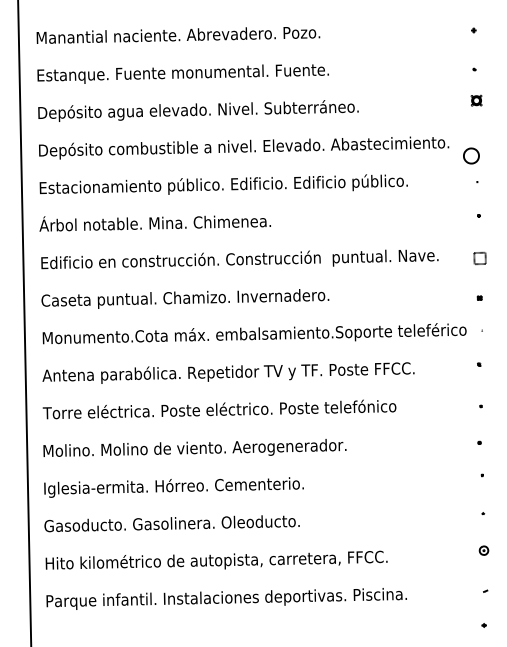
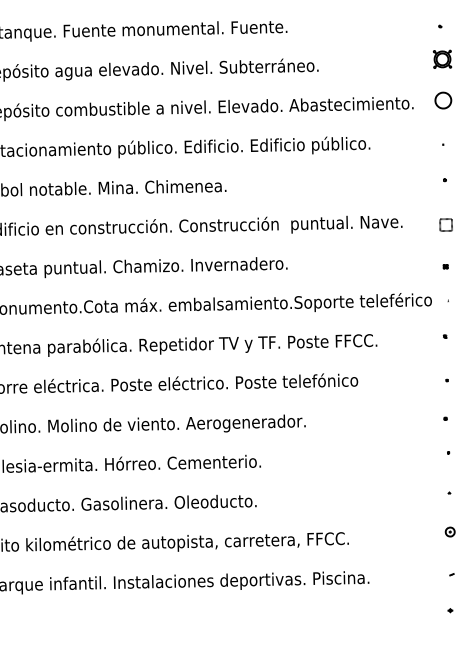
part: (476, 100) -> (442, 59), size x1.67
part: (471, 155) -> (443, 100), moved

